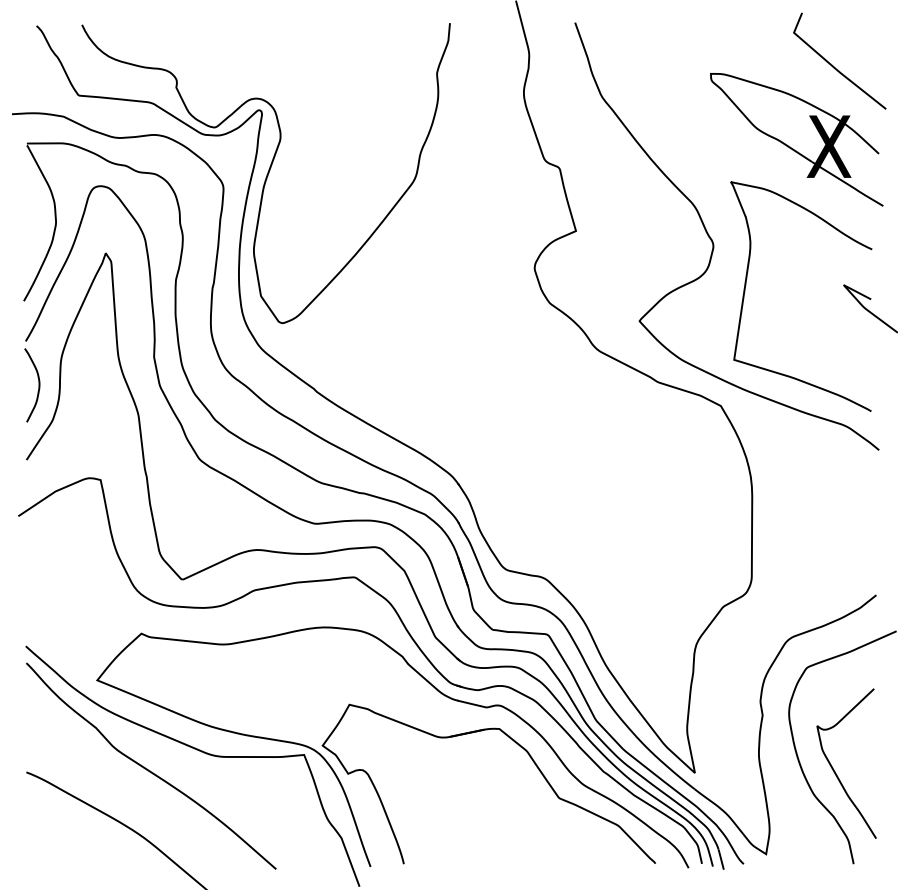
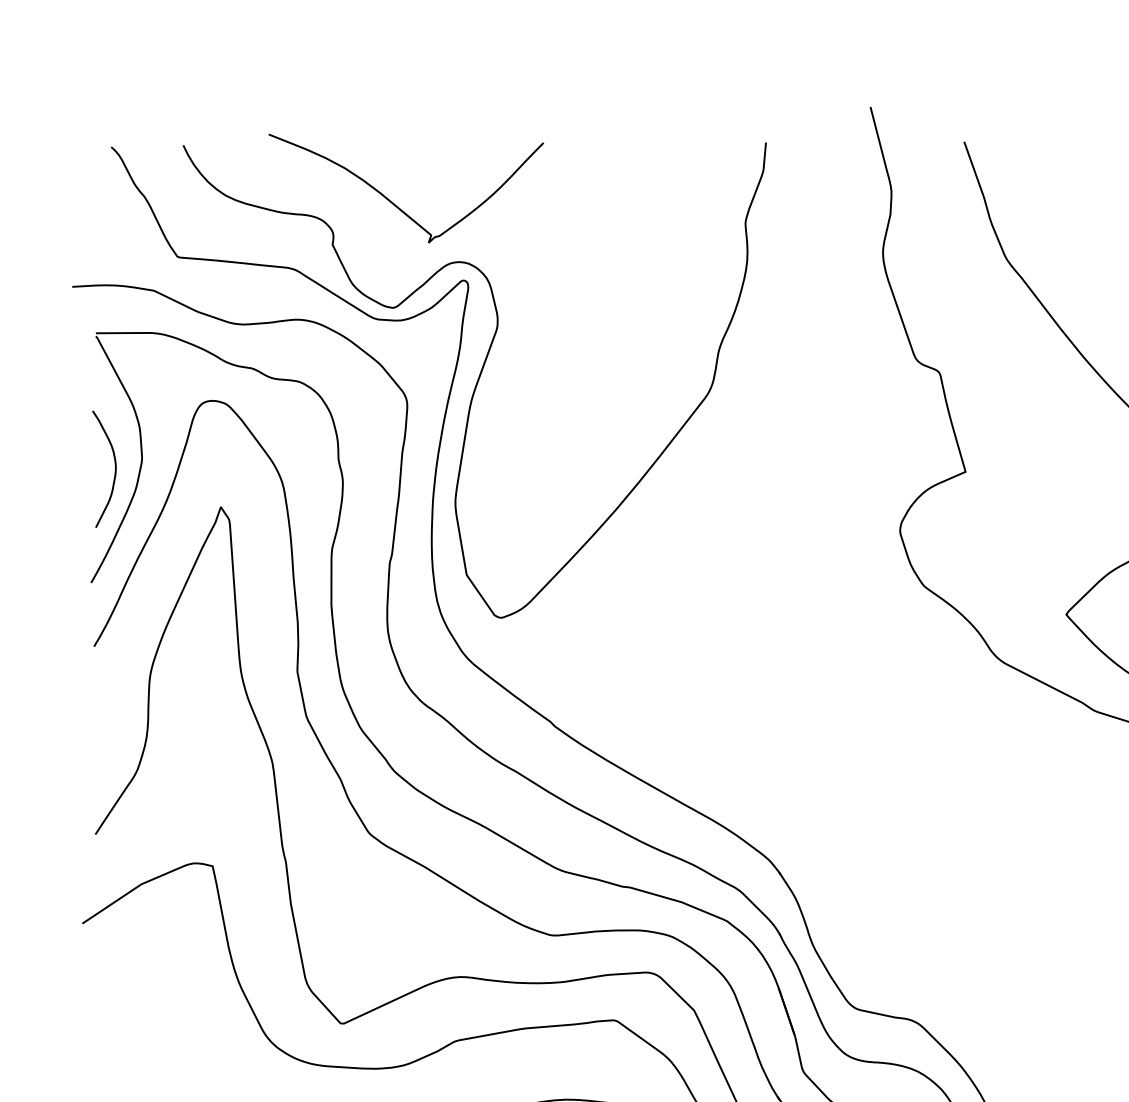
curve: (213, 59) -> (391, 200), added
curve: (38, 385) -> (114, 469), moved

